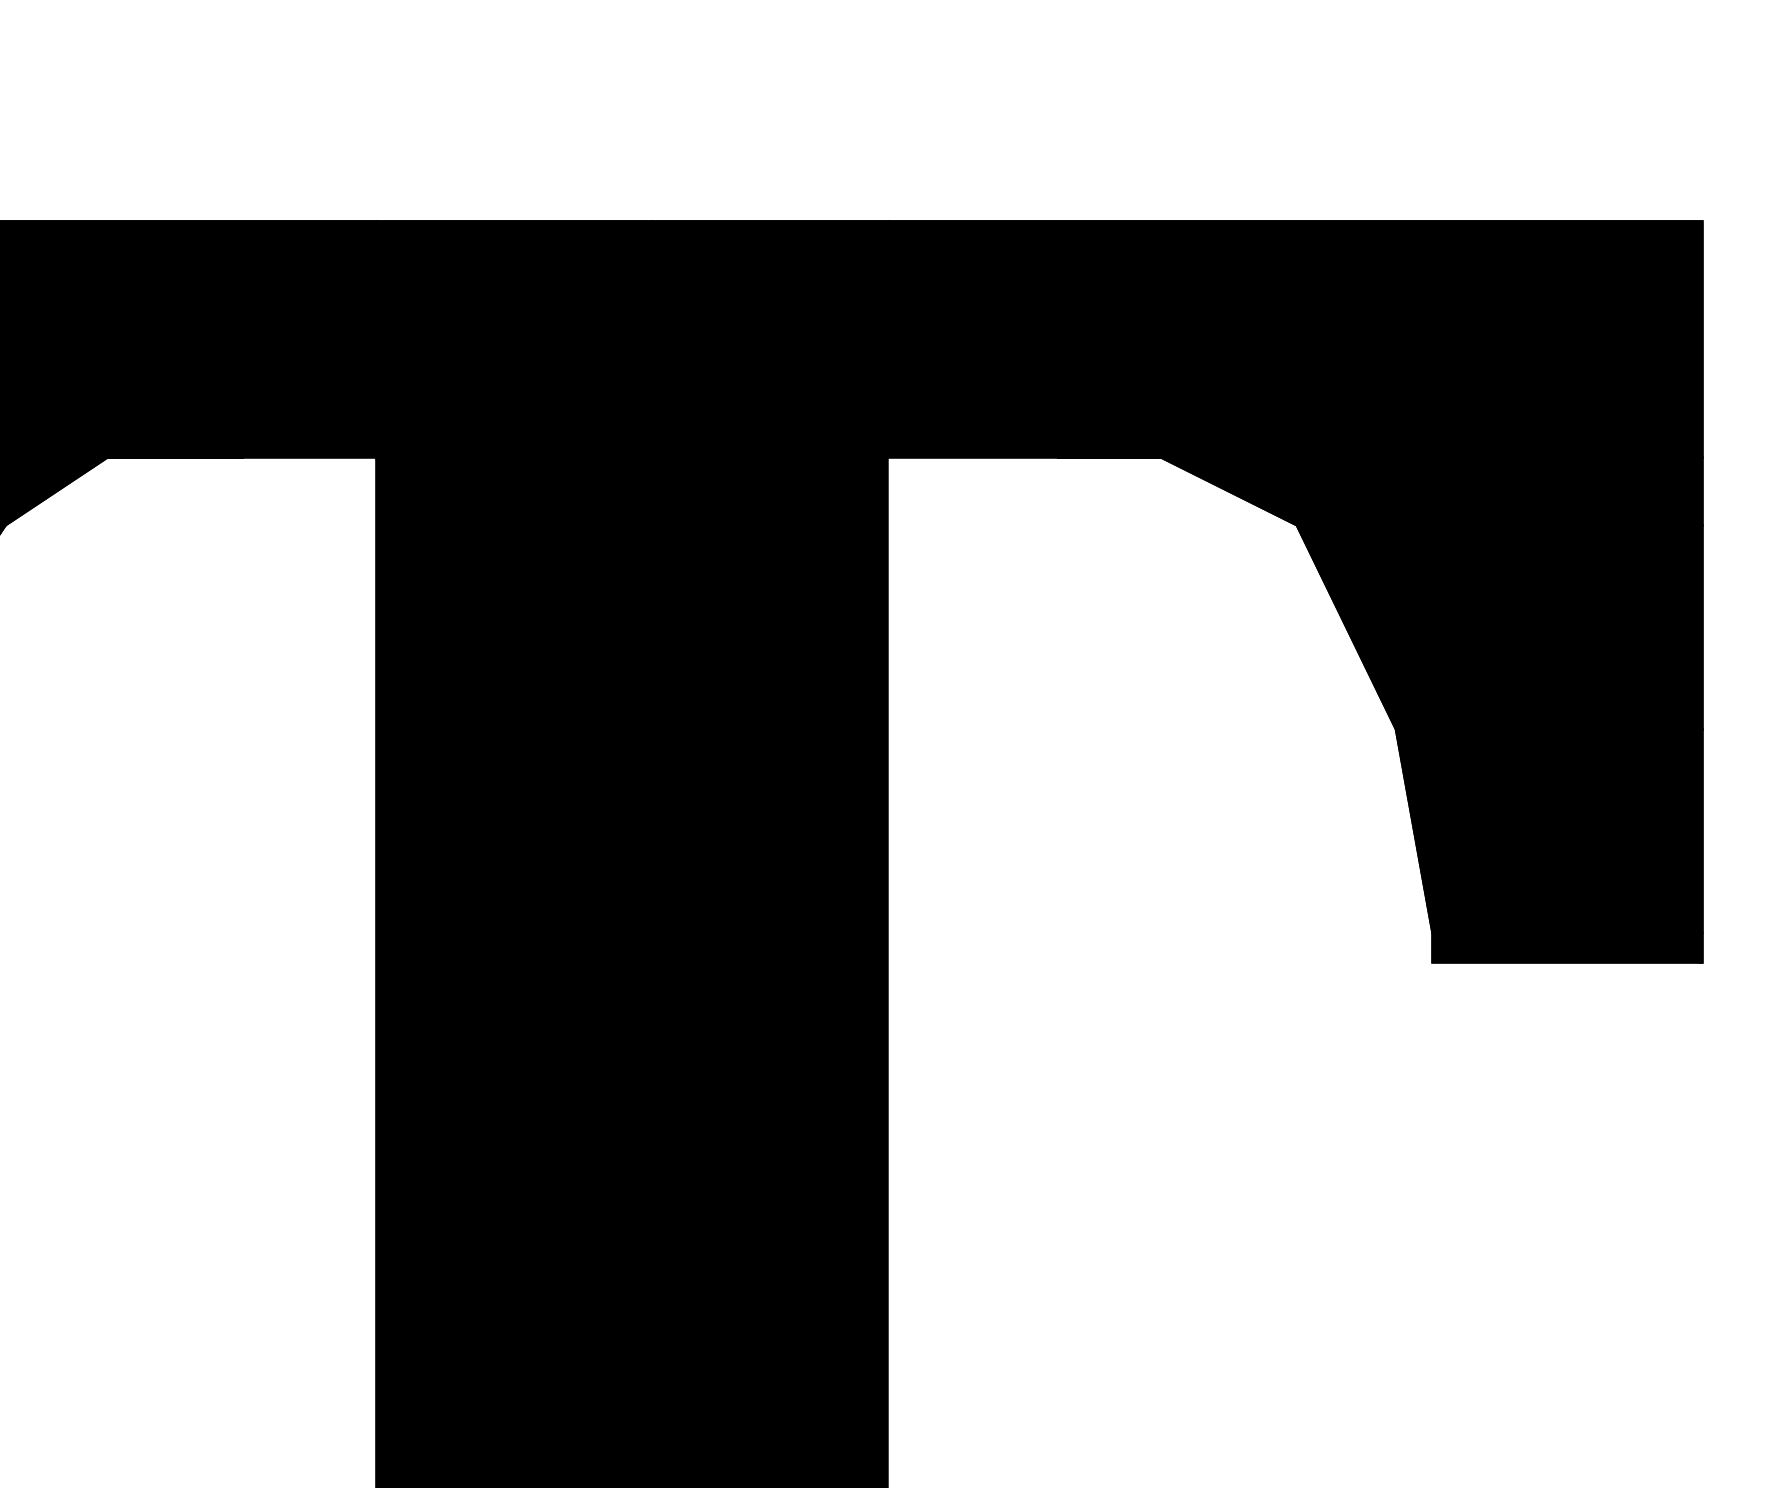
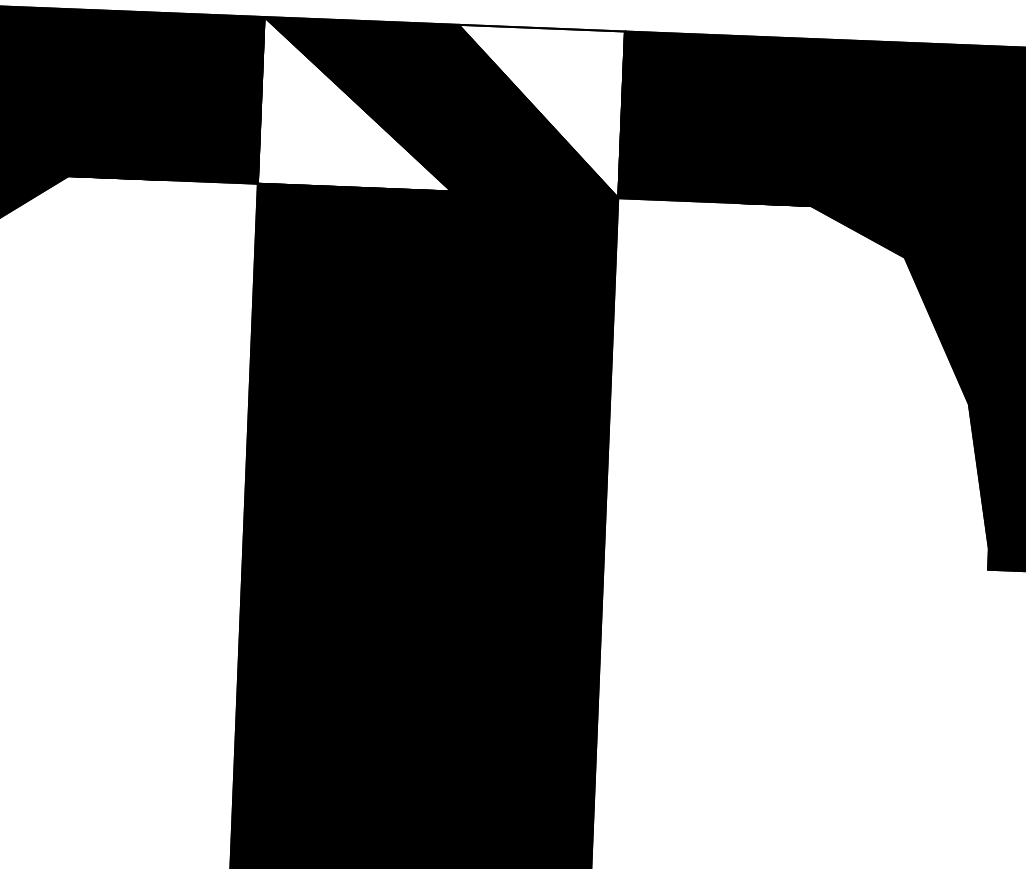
fill: (513, 339) -> (357, 104), removed
fill: (769, 339) -> (538, 111), removed

